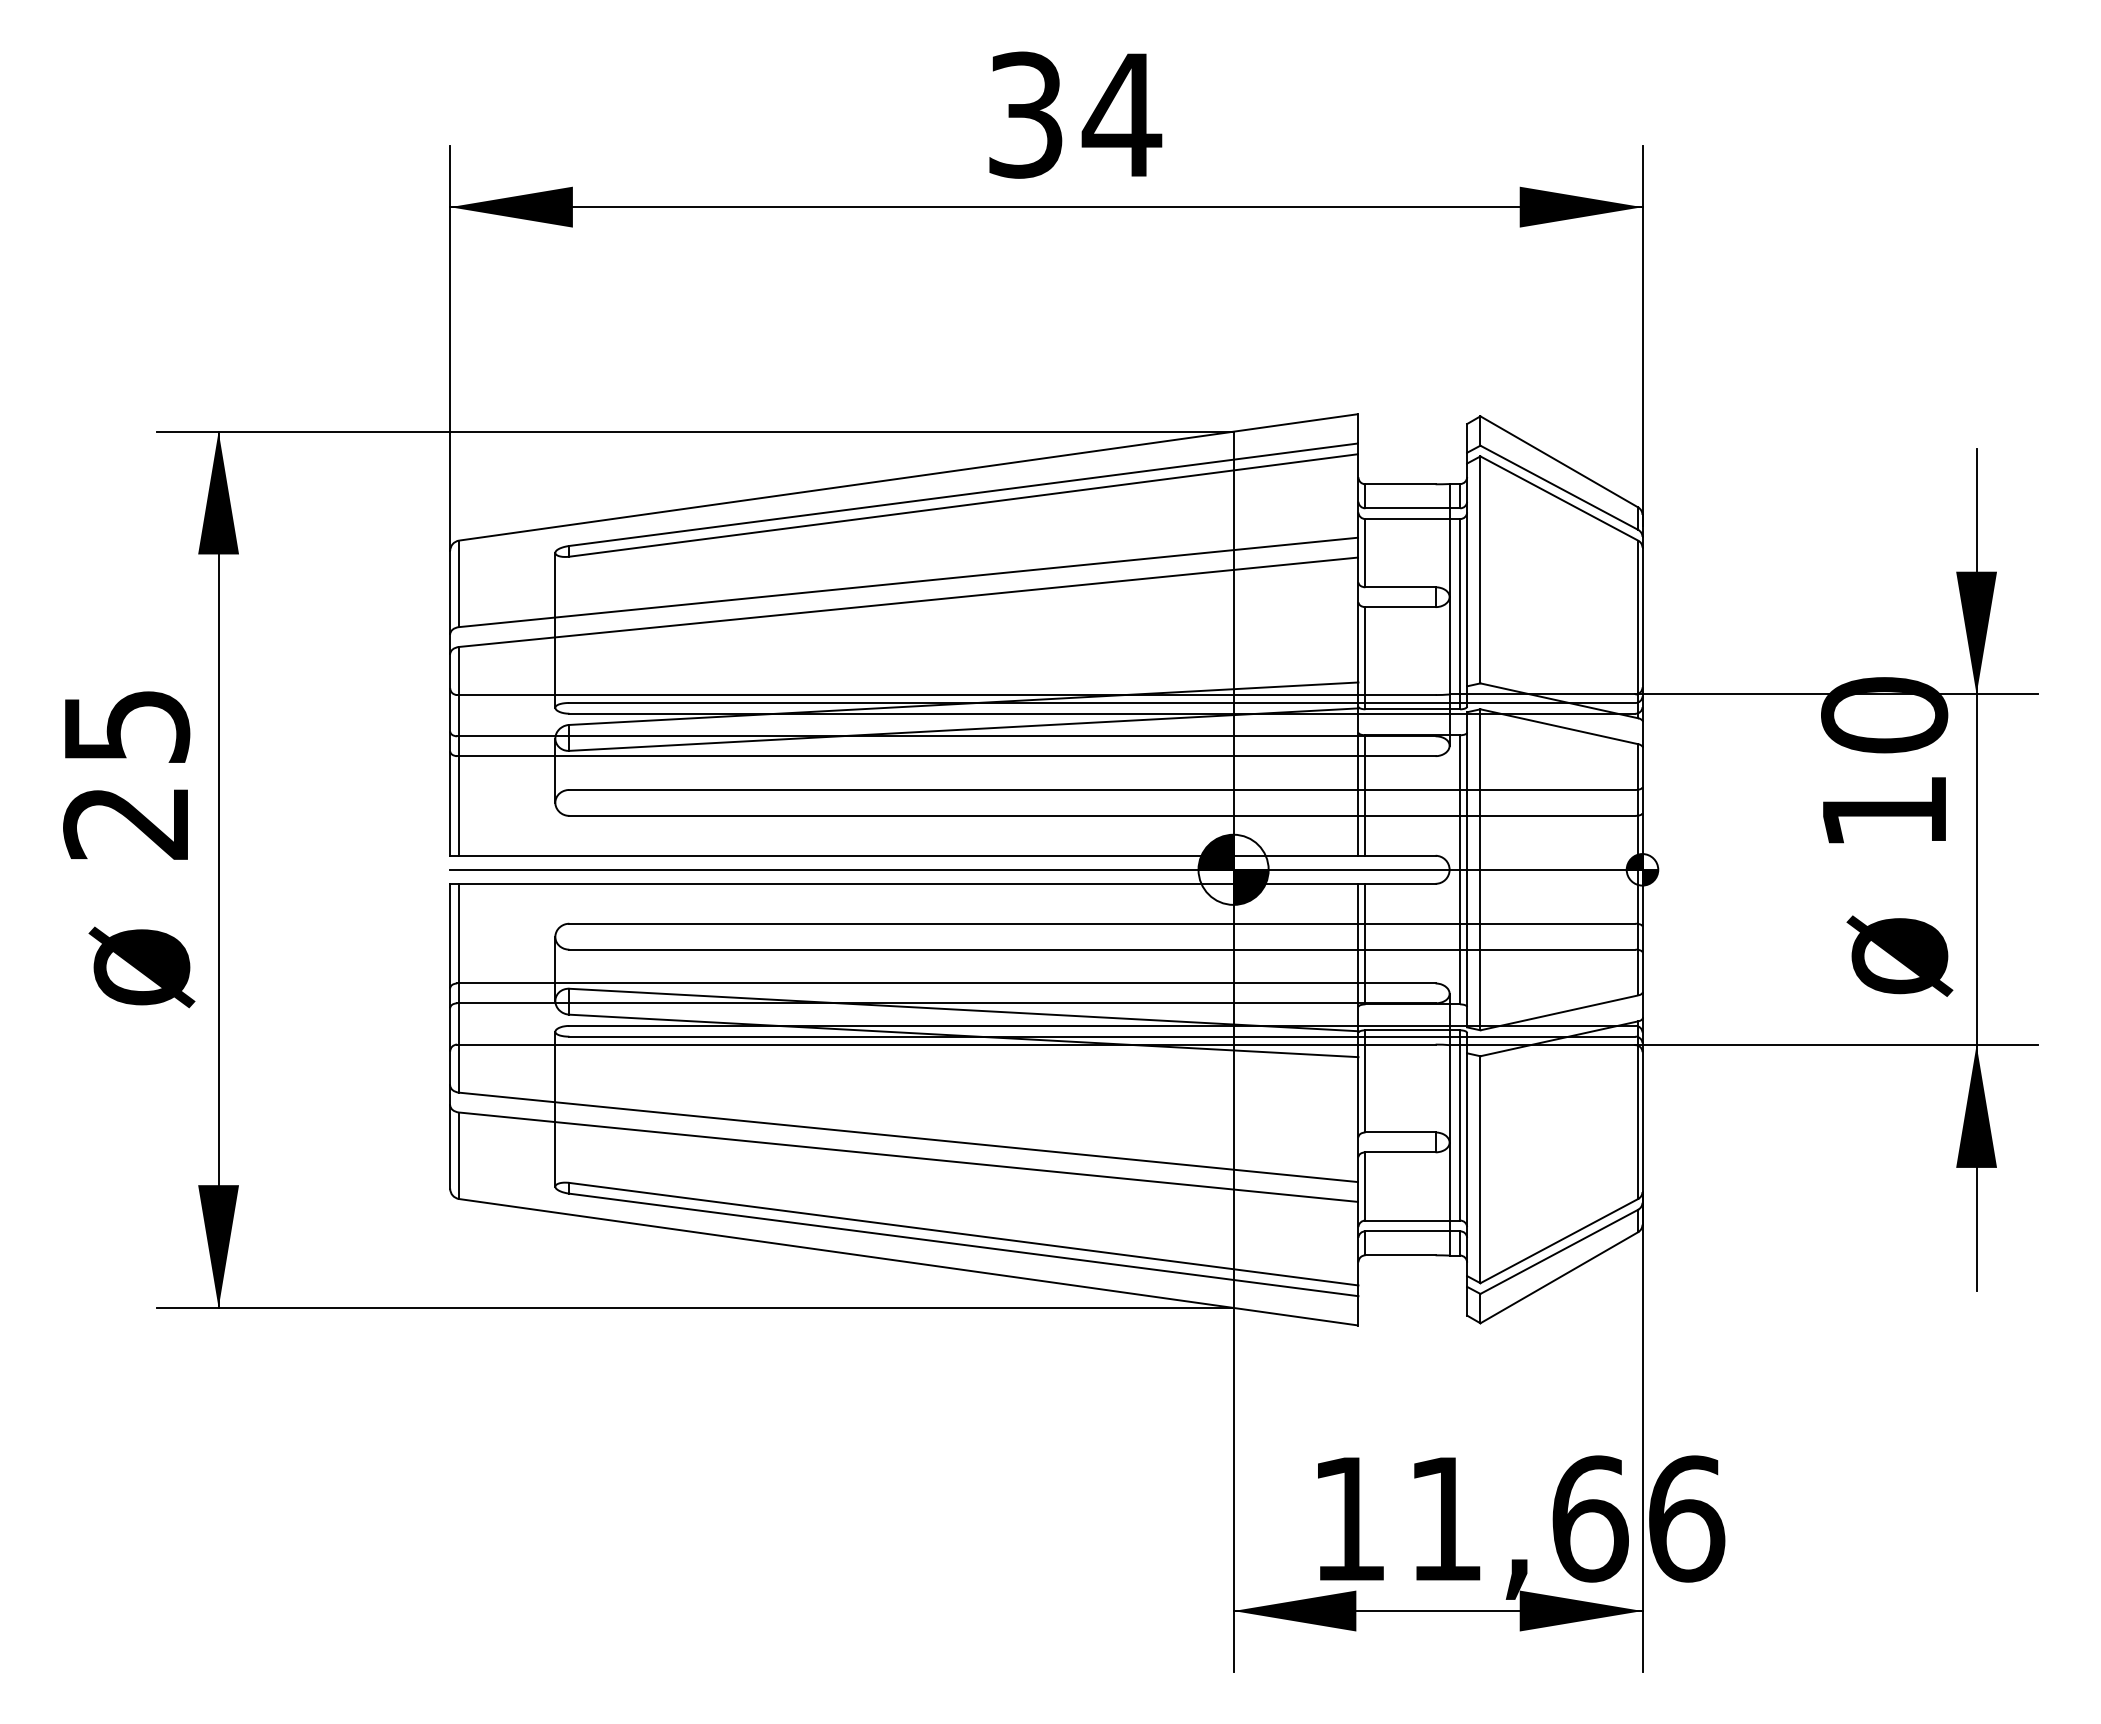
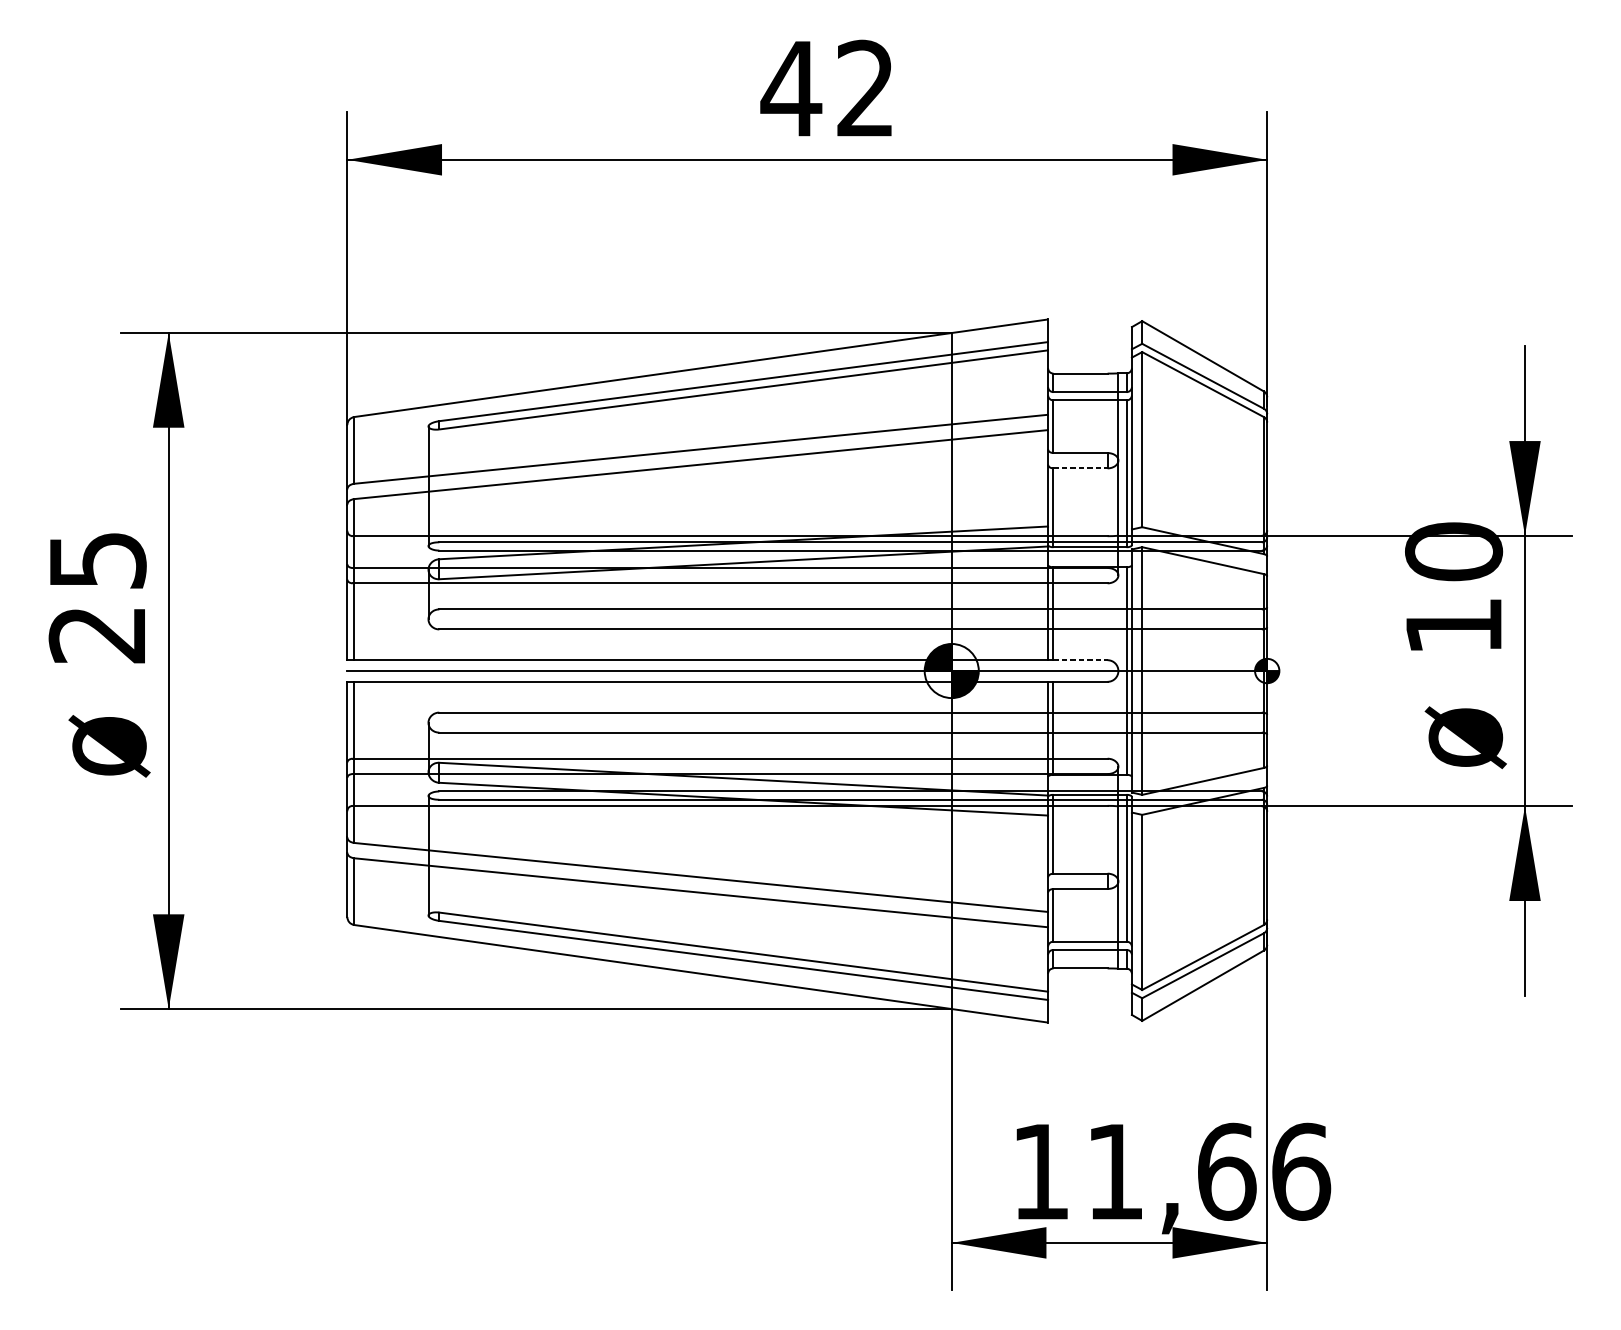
text: (1073, 114) -> (828, 88), 34 -> 42
line: (1401, 607) -> (1081, 468), solid -> dashed
line: (1401, 855) -> (1081, 659), solid -> dashed

